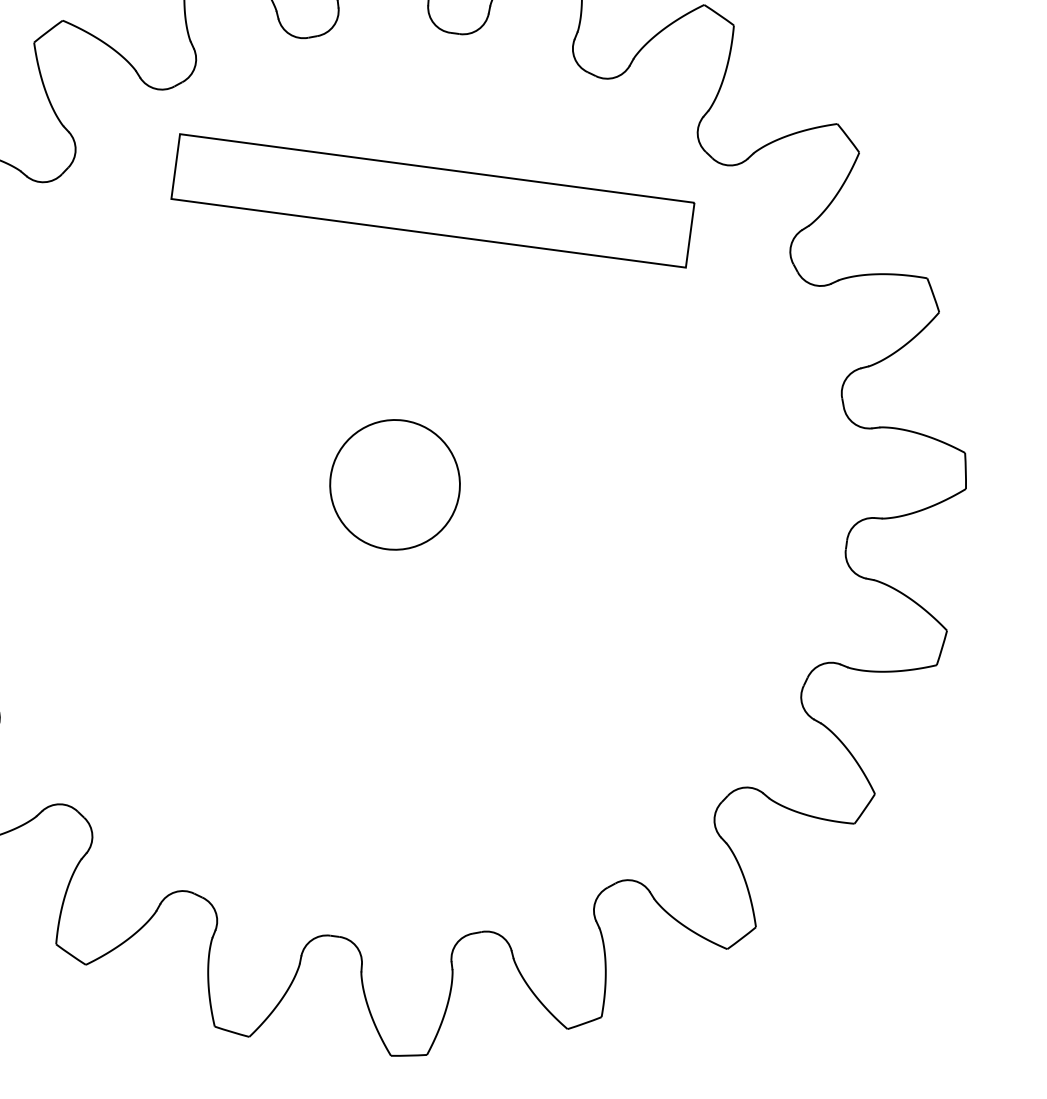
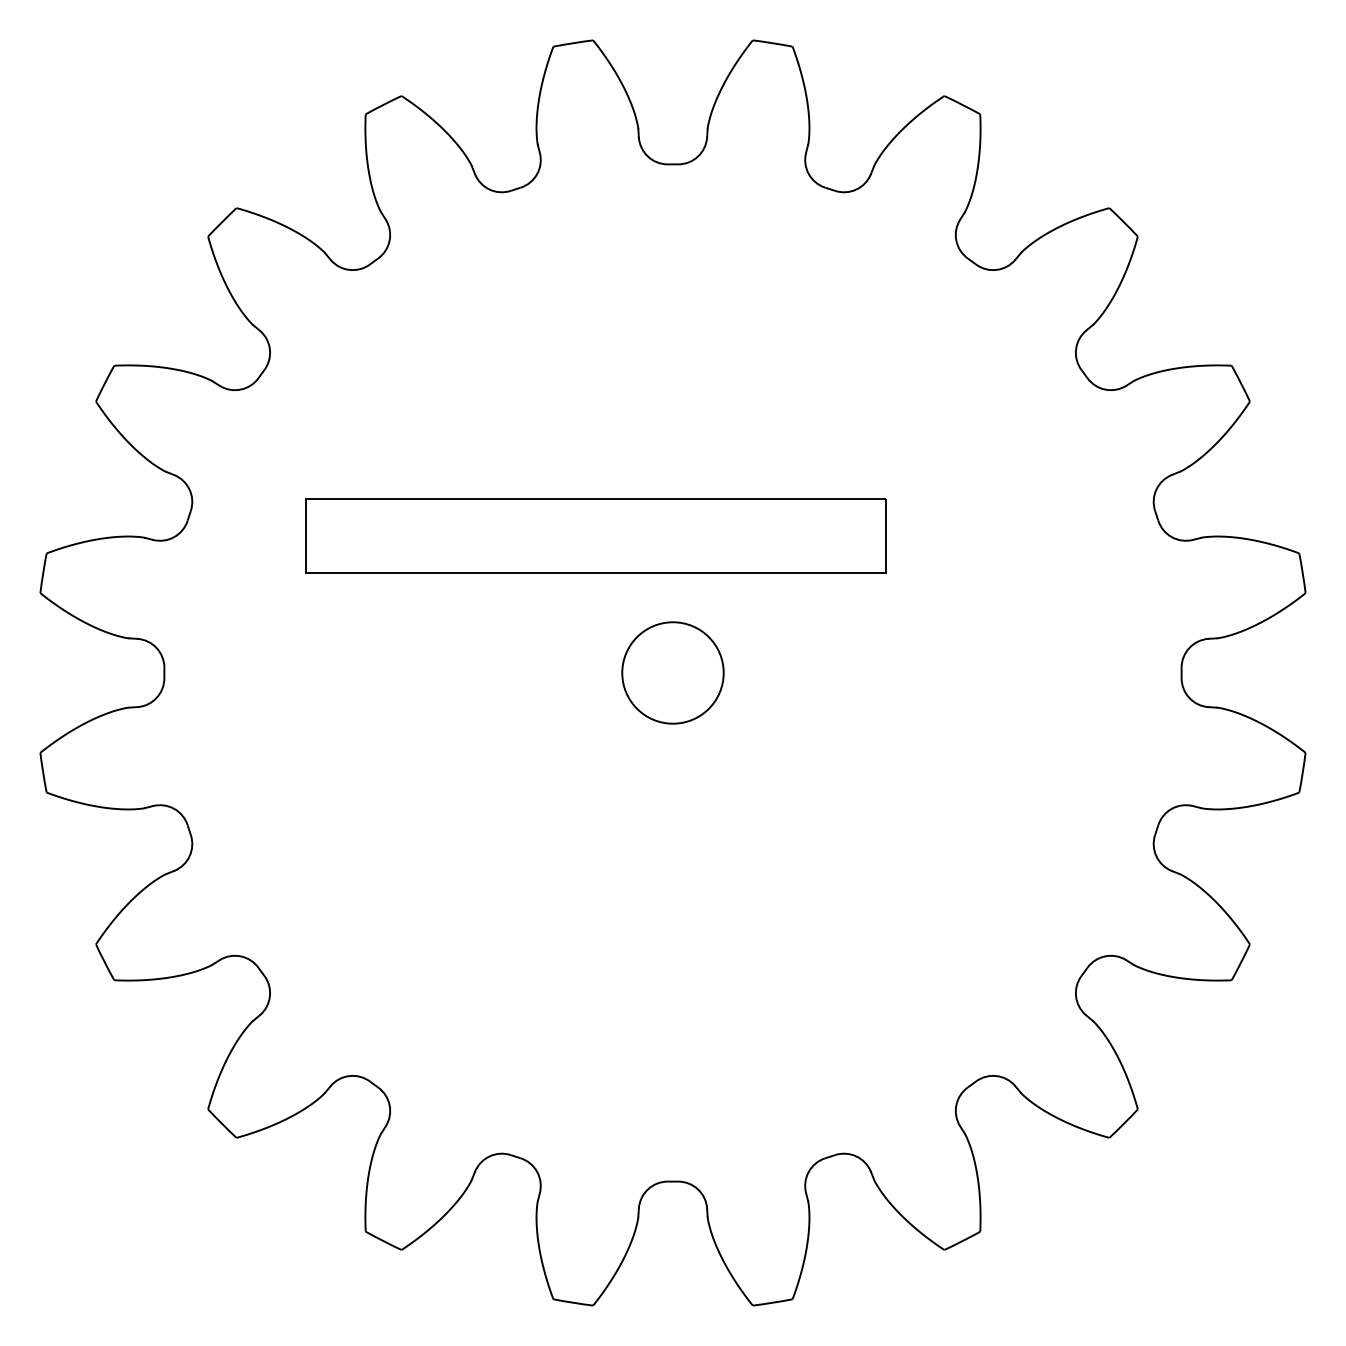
part: (432, 200) -> (595, 535), moved
circle: (394, 484) -> (672, 672), size x0.7

